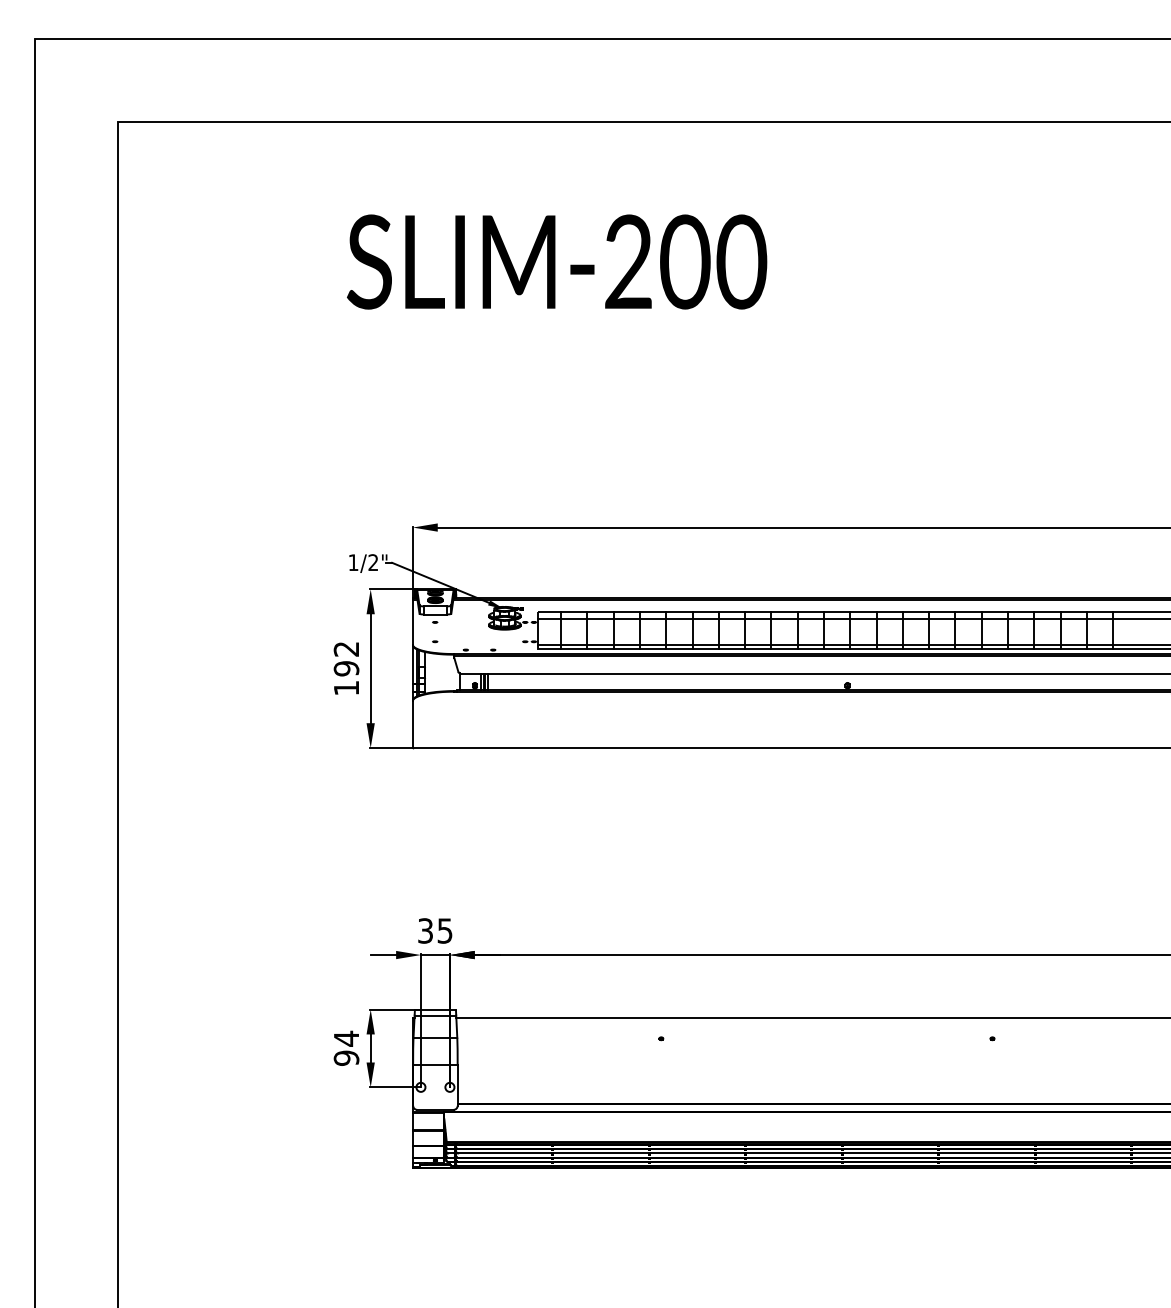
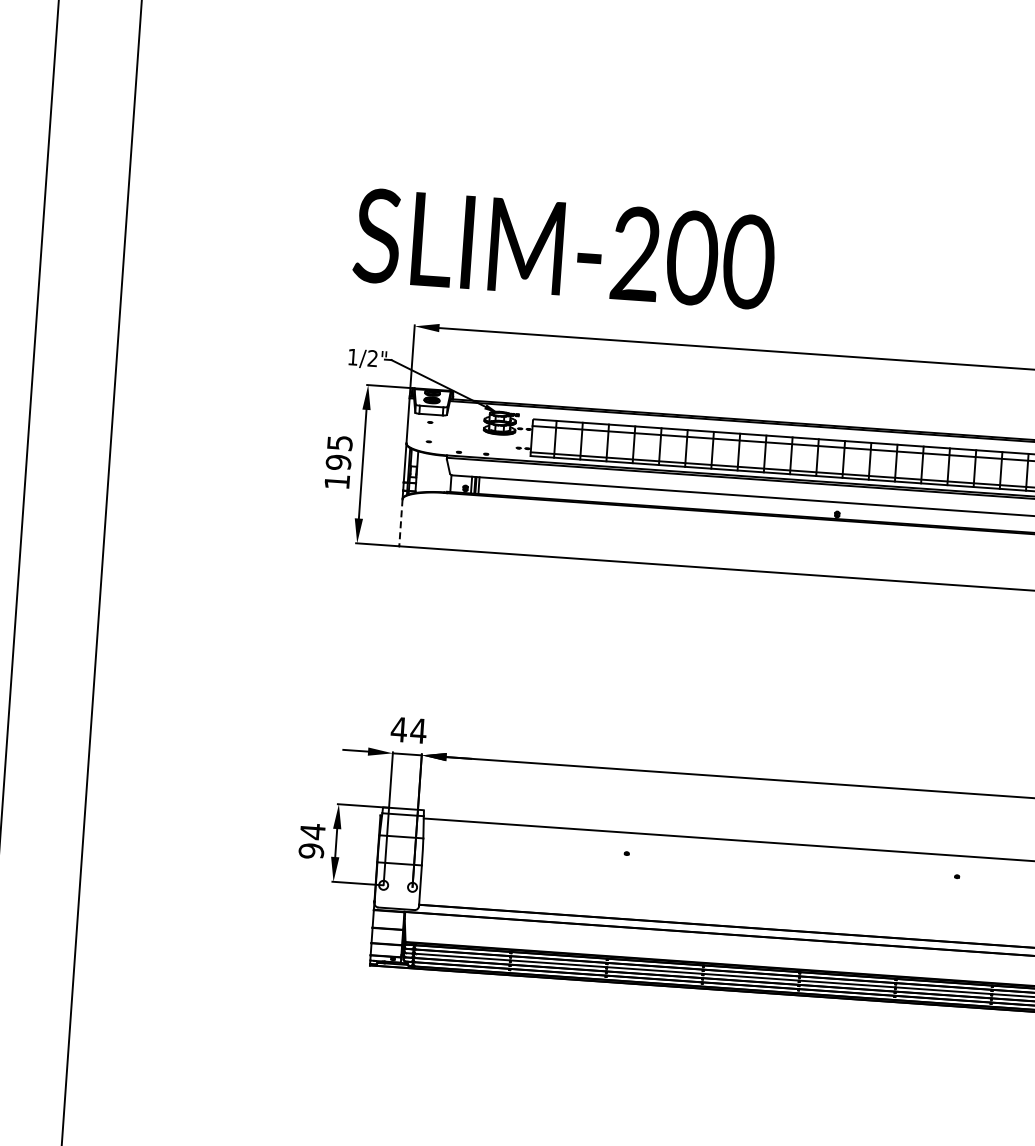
text: (557, 261) -> (565, 248), moved
text: (346, 649) -> (339, 443), 192 -> 195
line: (412, 724) -> (400, 522), solid -> dashed
text: (435, 930) -> (409, 729), 35 -> 44

